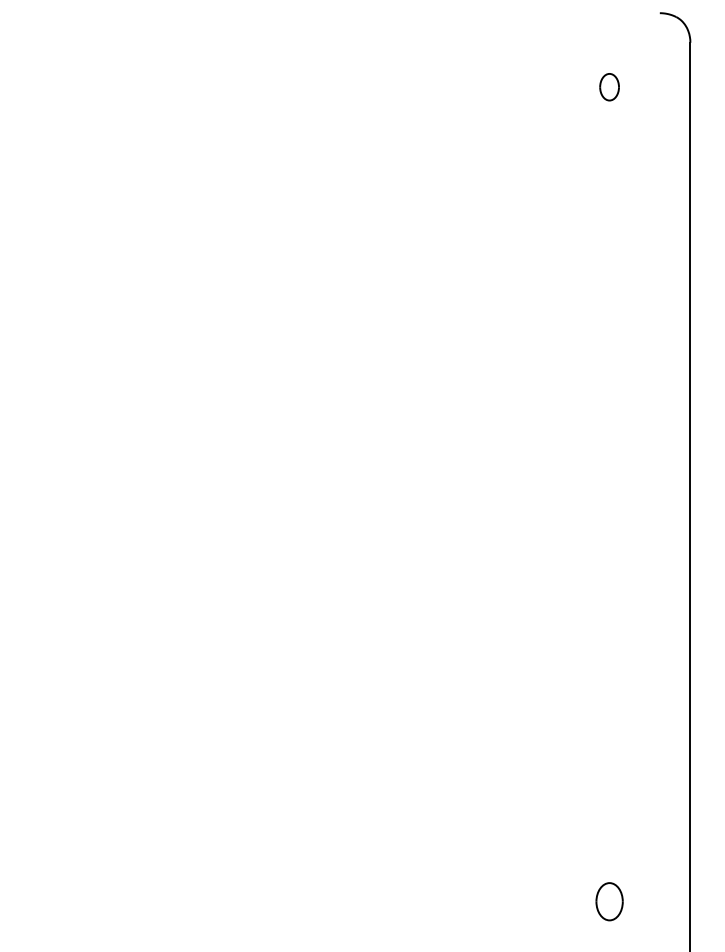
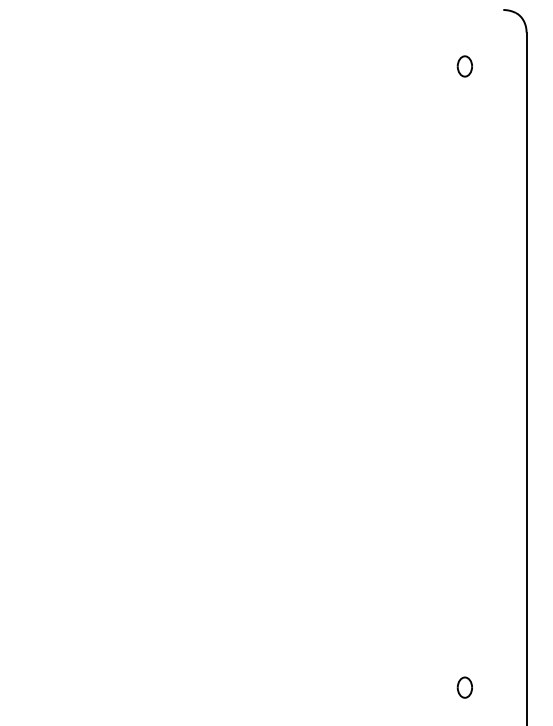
part: (609, 901) -> (464, 687), size x0.71

